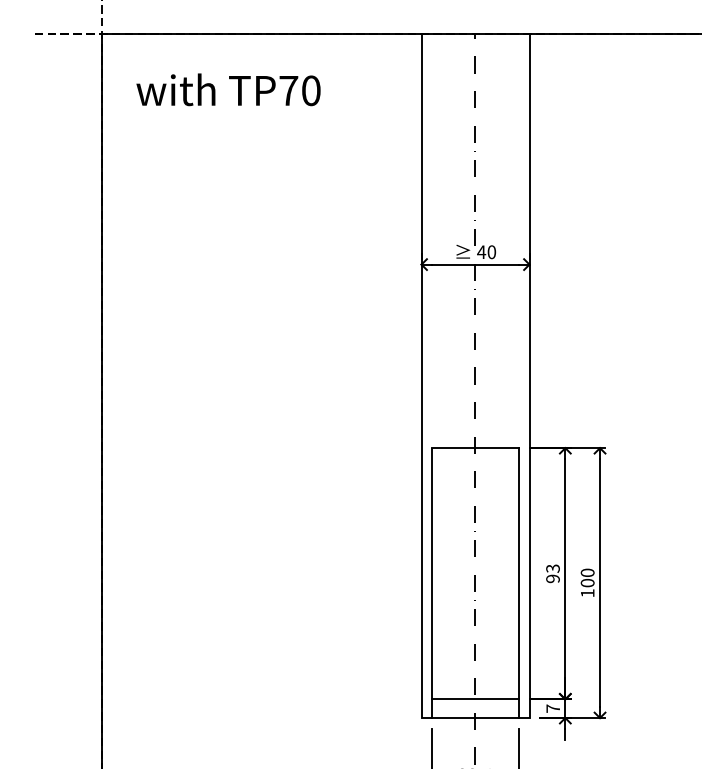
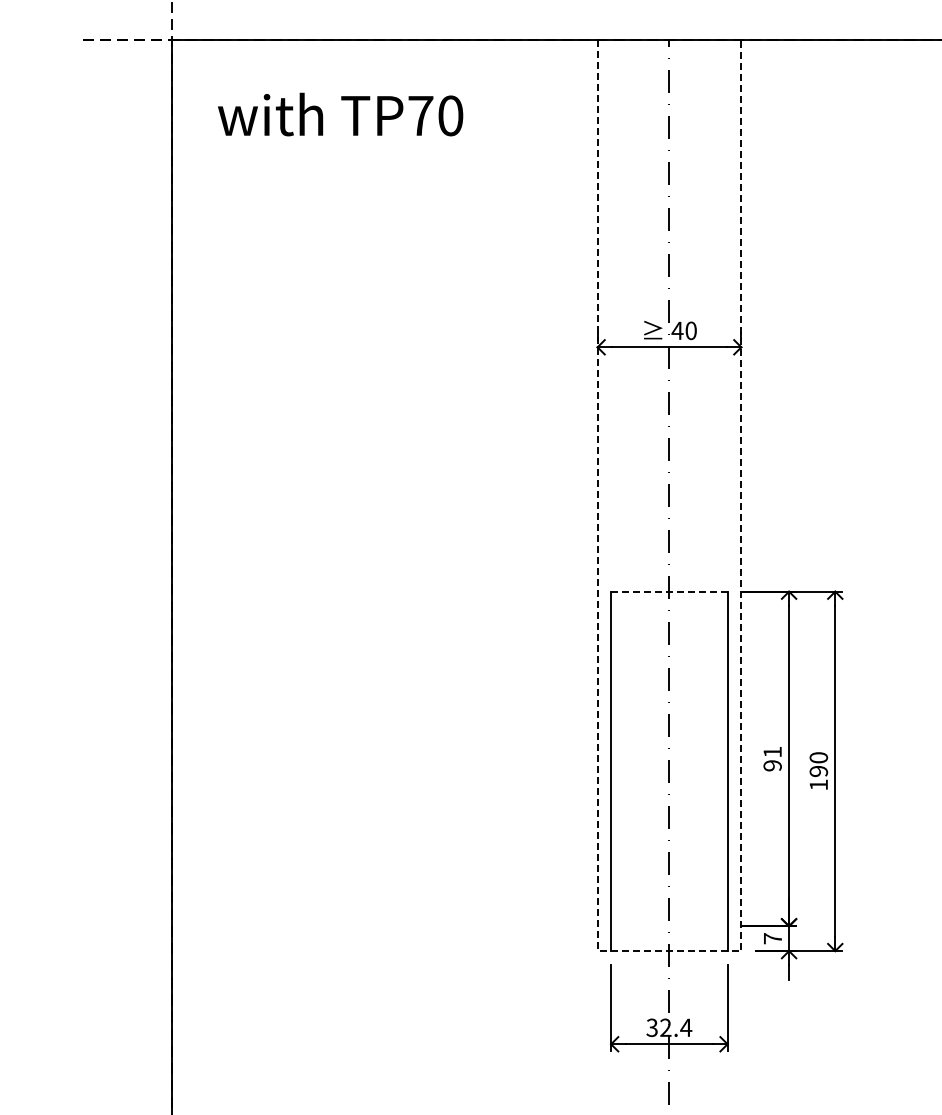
line: (474, 447) -> (668, 591), solid -> dashed
text: (552, 568) -> (772, 751), 93 -> 91
text: (587, 583) -> (818, 771), 100 -> 190
line: (475, 699) -> (669, 926), removed
line: (475, 718) -> (669, 951), solid -> dashed

